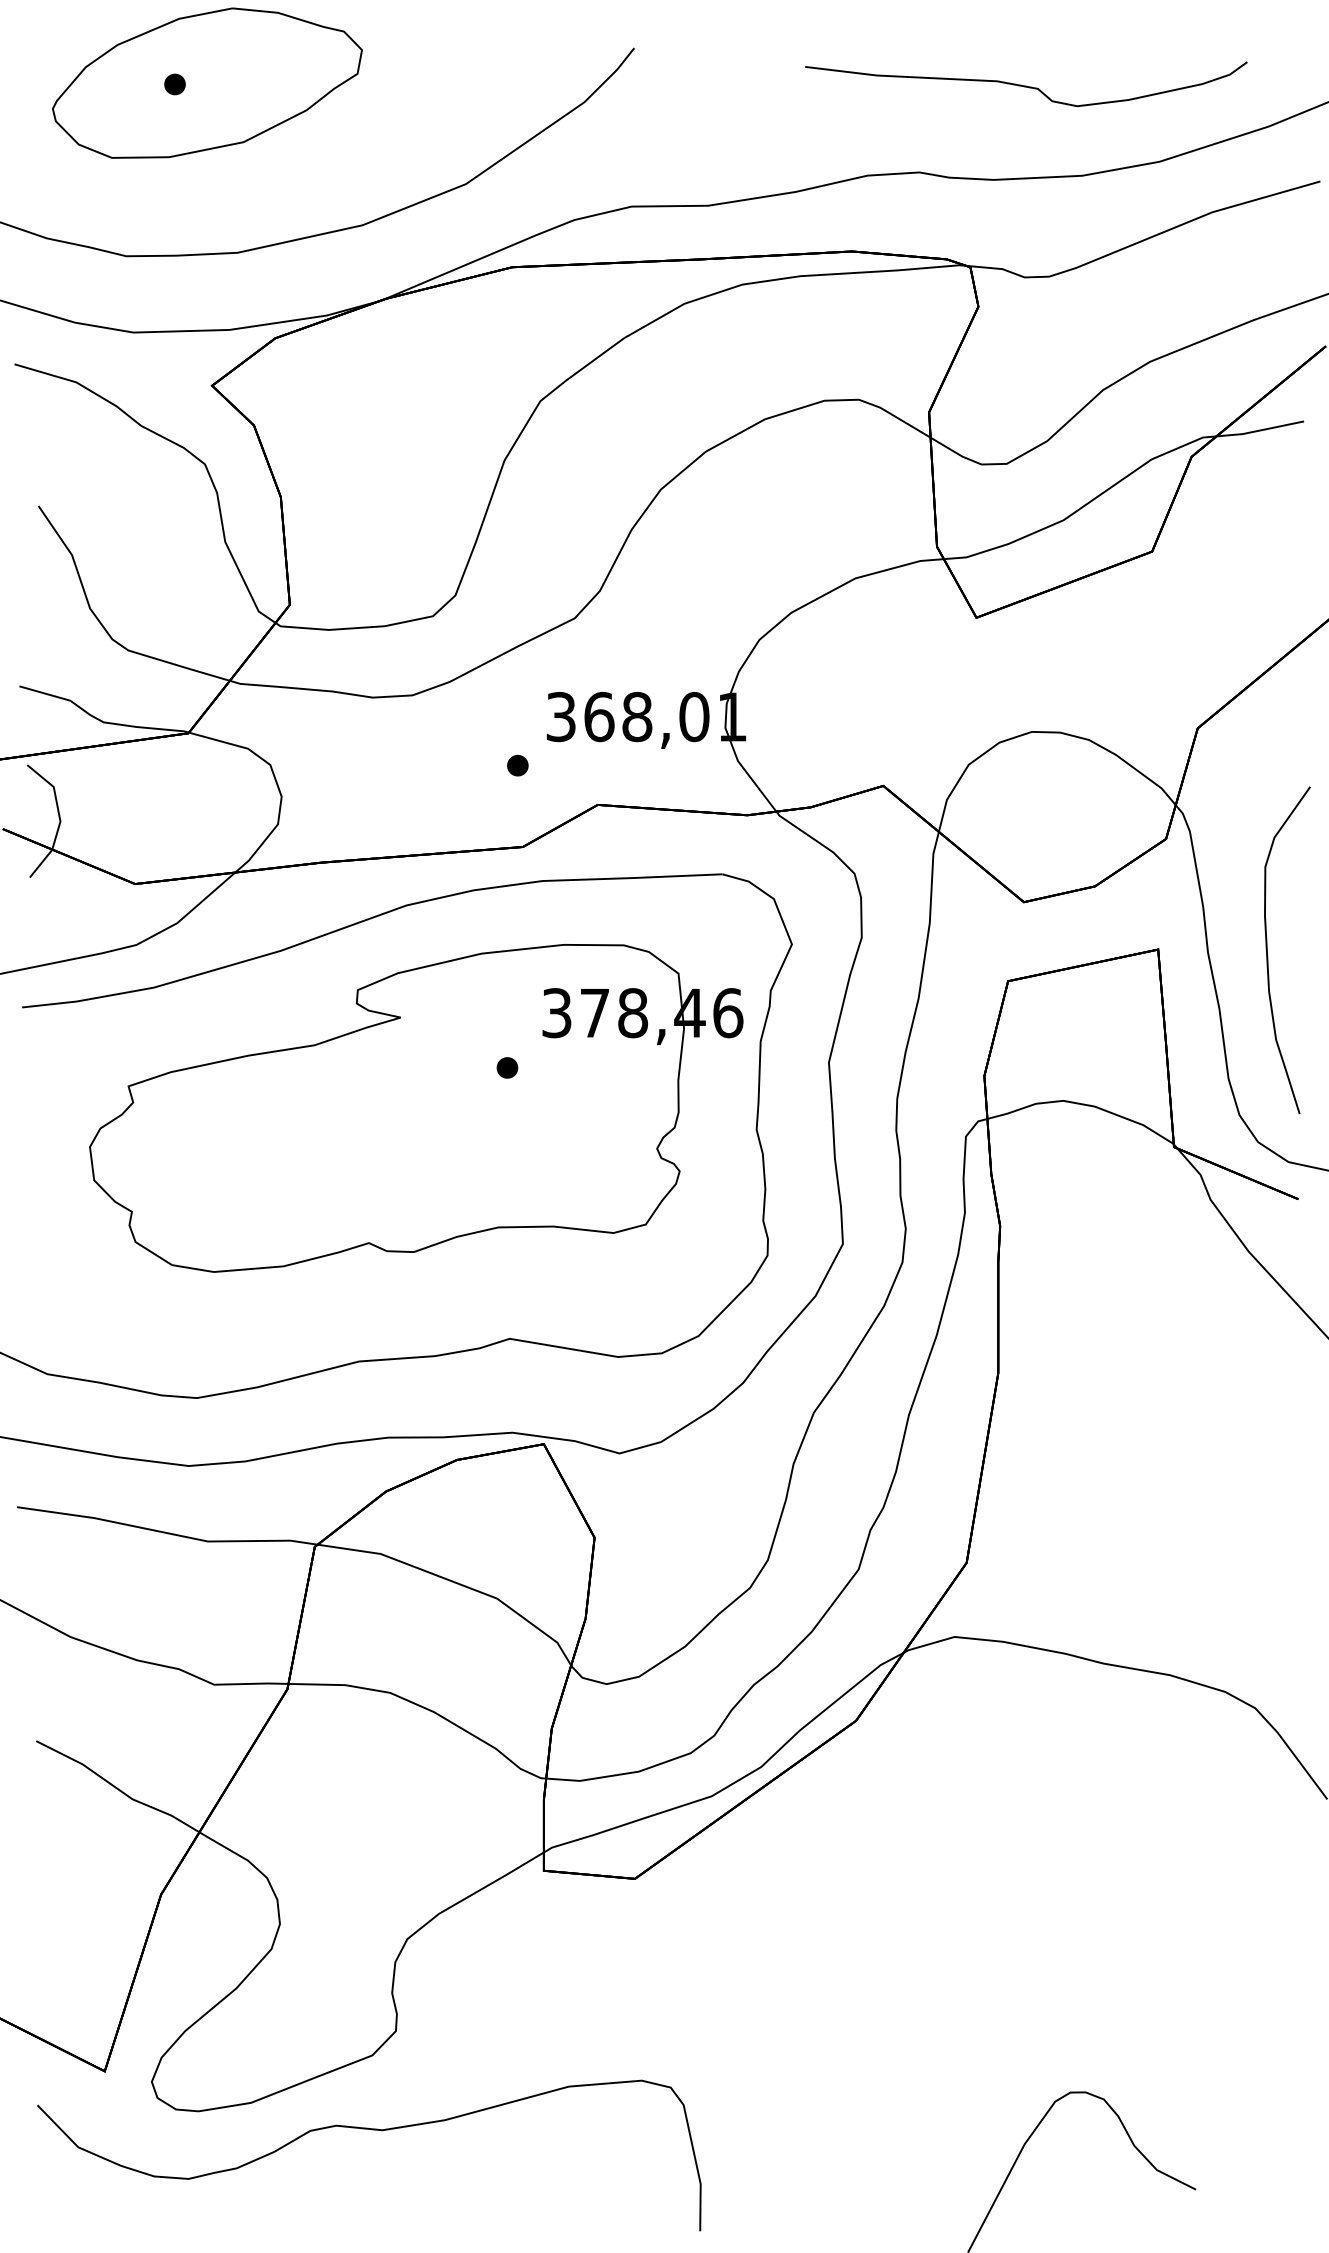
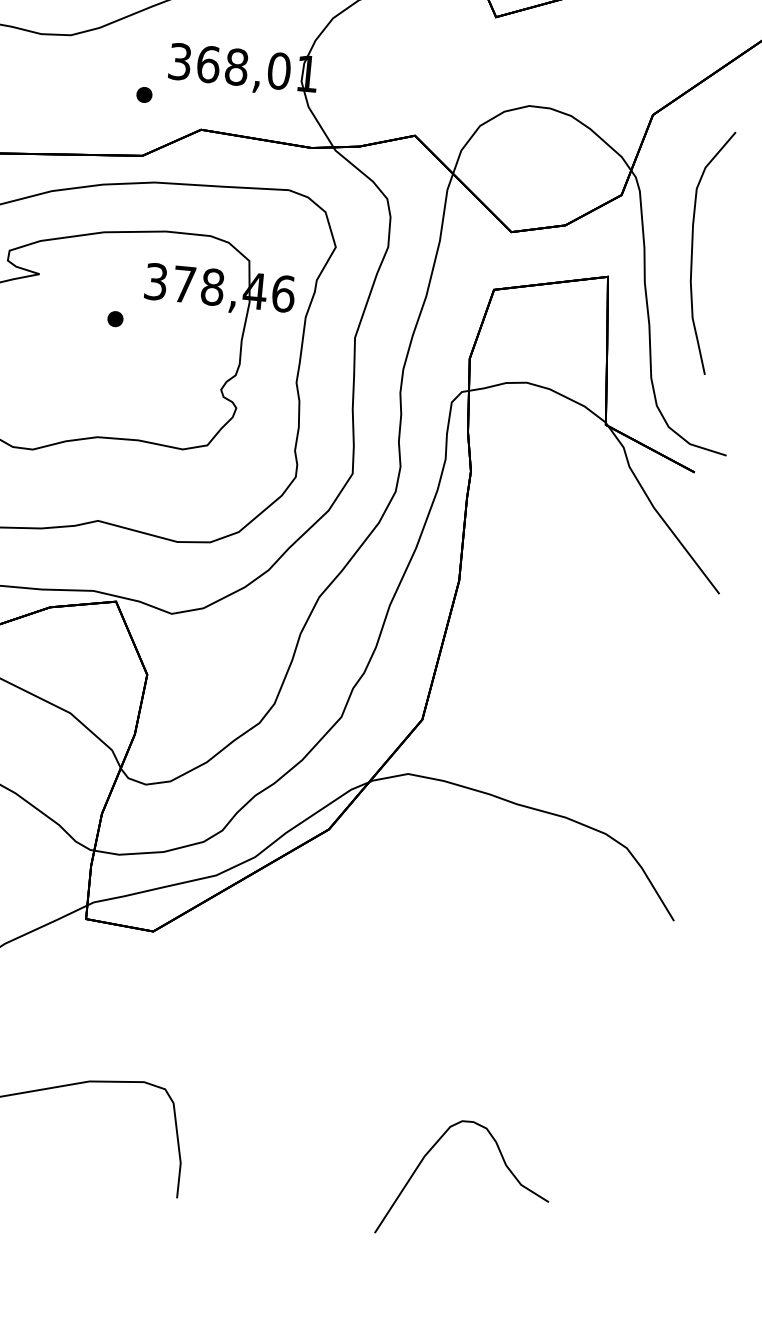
curve: (1267, 949) -> (692, 250), moved

